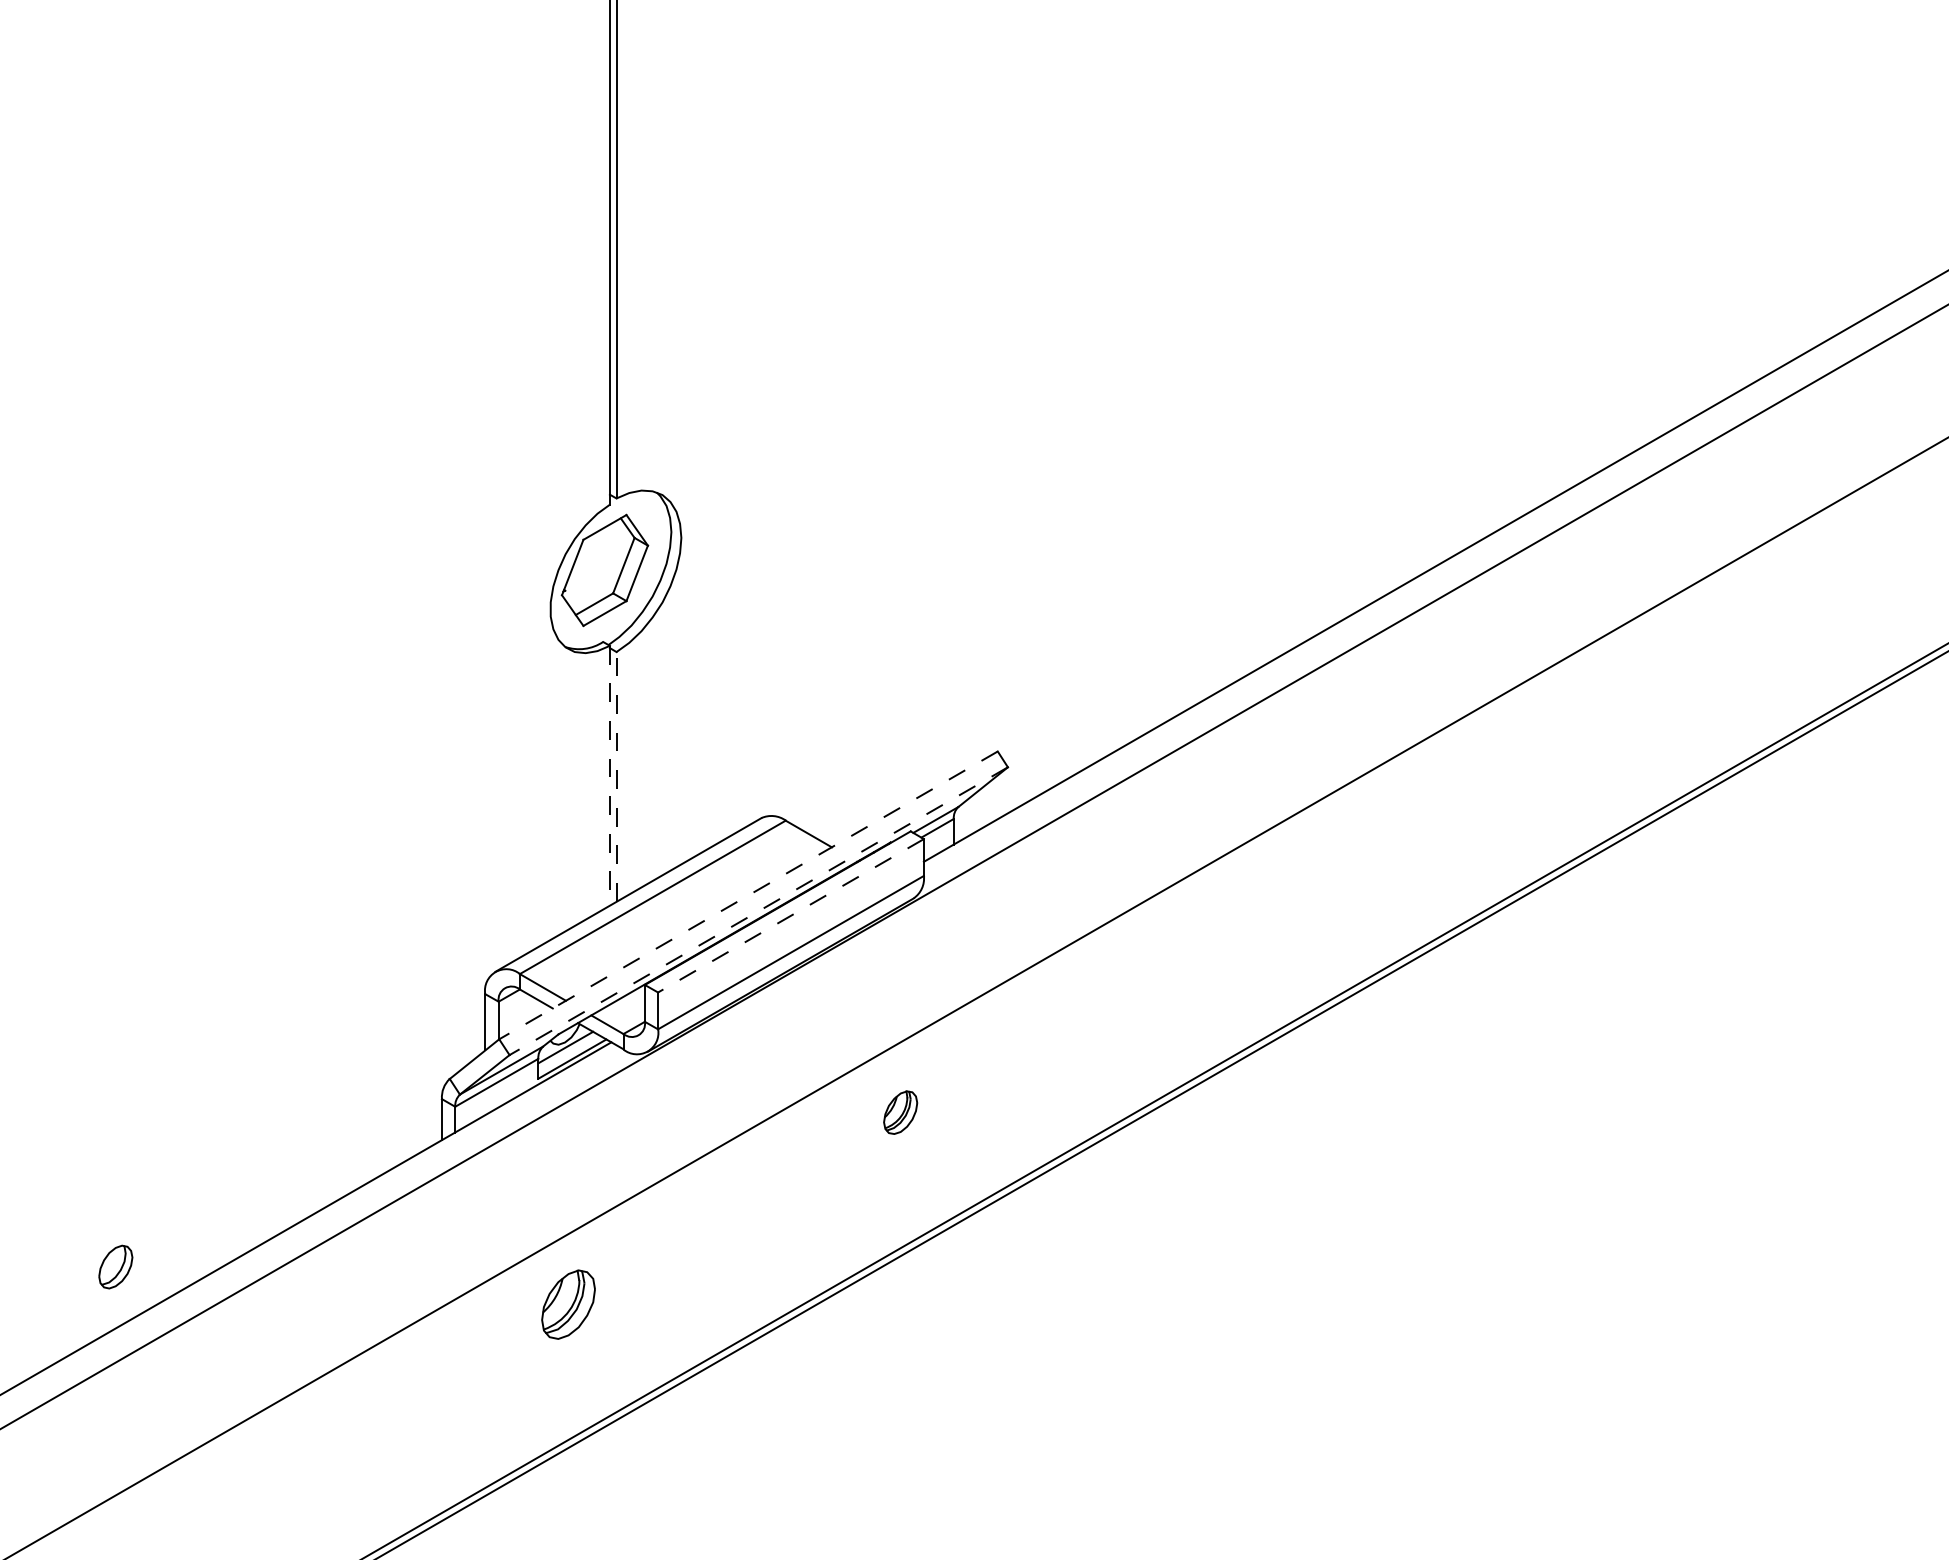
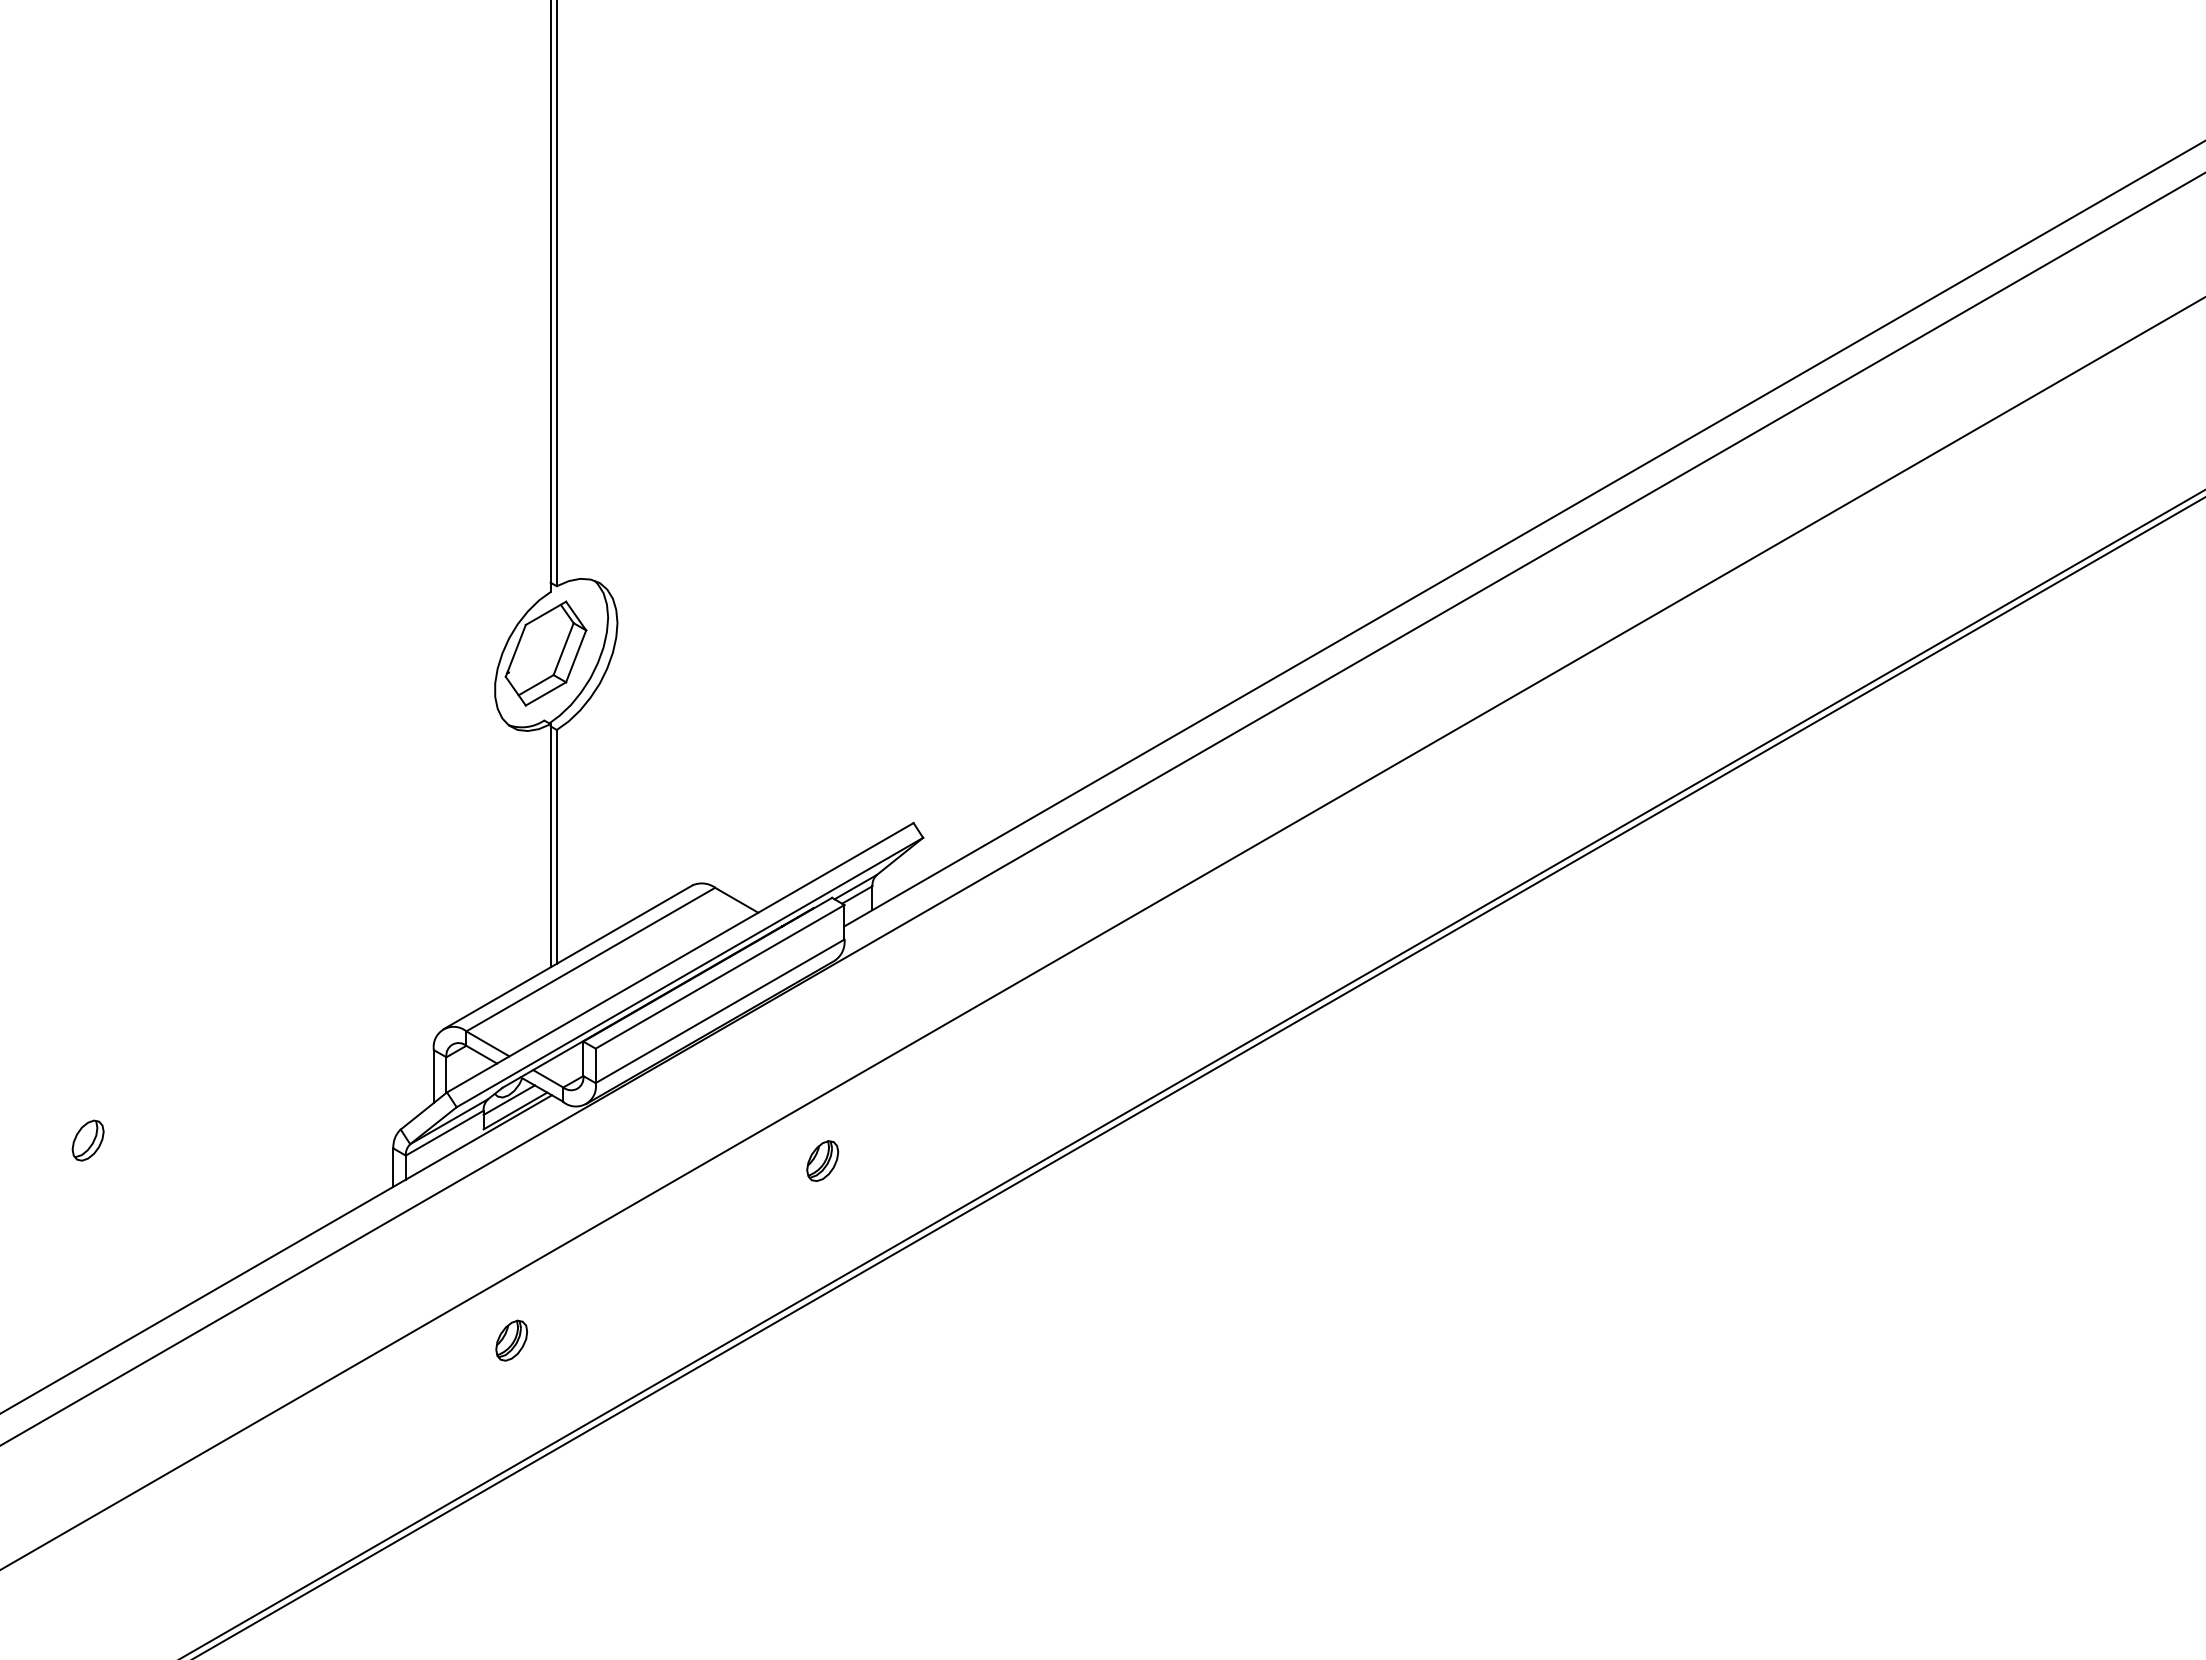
line: (609, 775) -> (550, 845), dashed -> solid
line: (616, 776) -> (556, 846), dashed -> solid
line: (747, 896) -> (679, 958), dashed -> solid
line: (758, 911) -> (689, 972), dashed -> solid
line: (791, 915) -> (720, 976), dashed -> solid
part: (115, 1266) -> (87, 1140), moved
part: (568, 1304) -> (511, 1340), size x0.62

